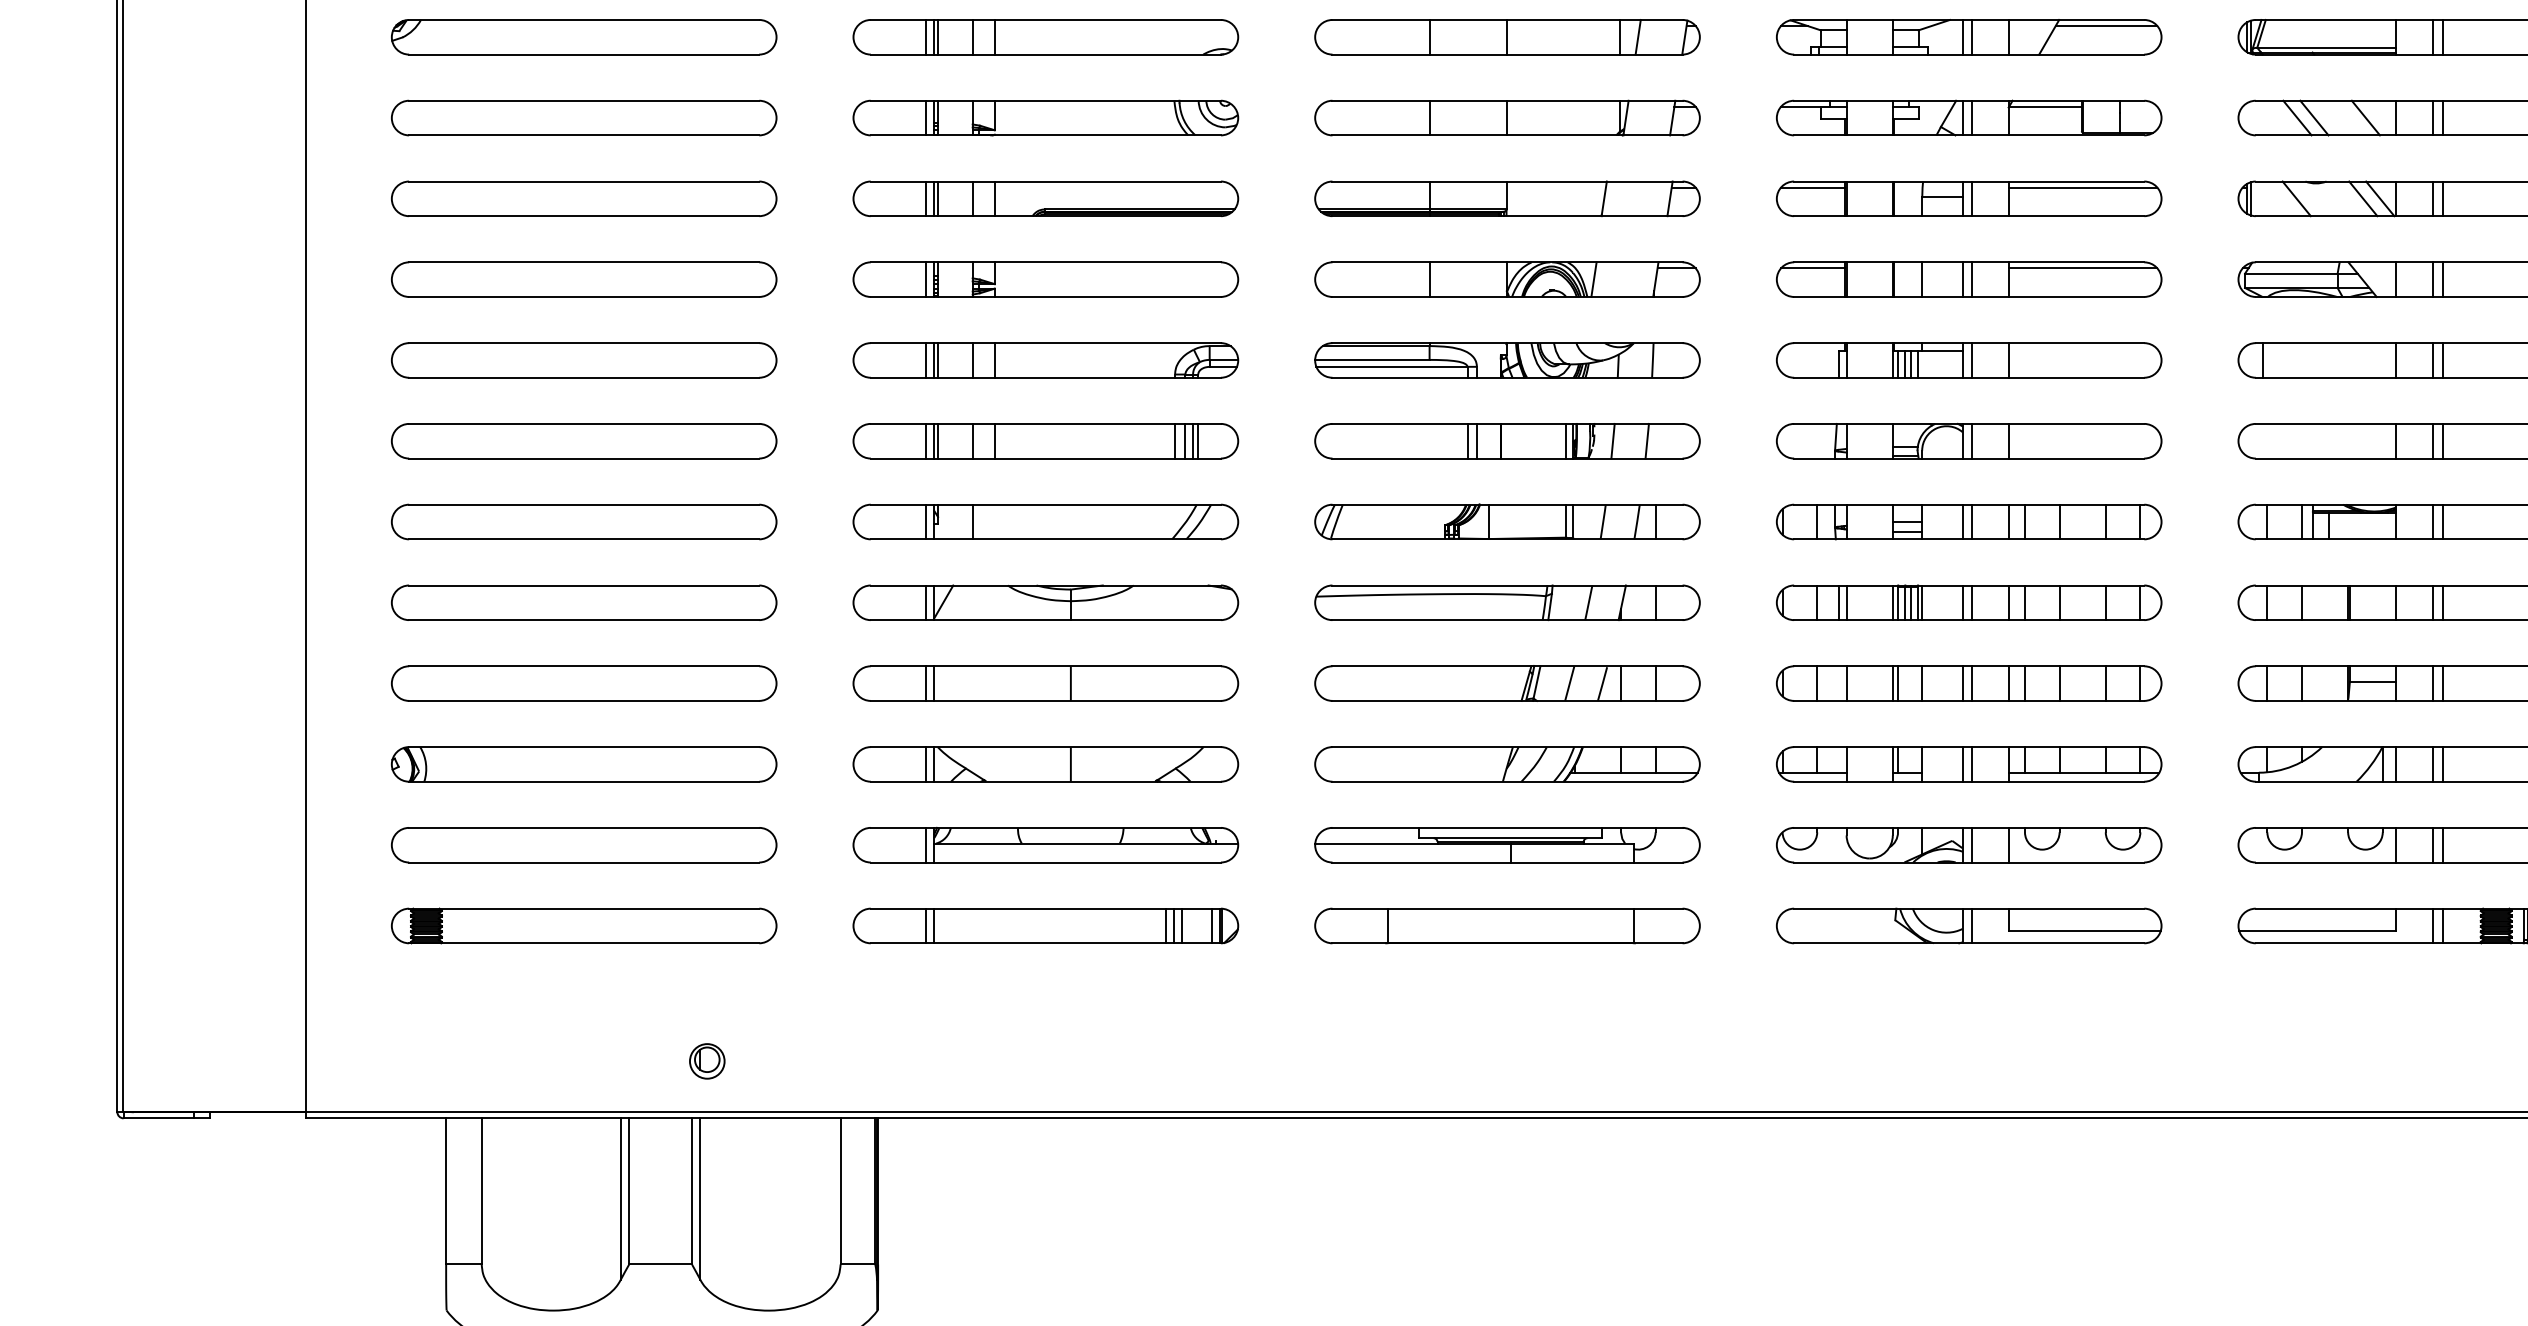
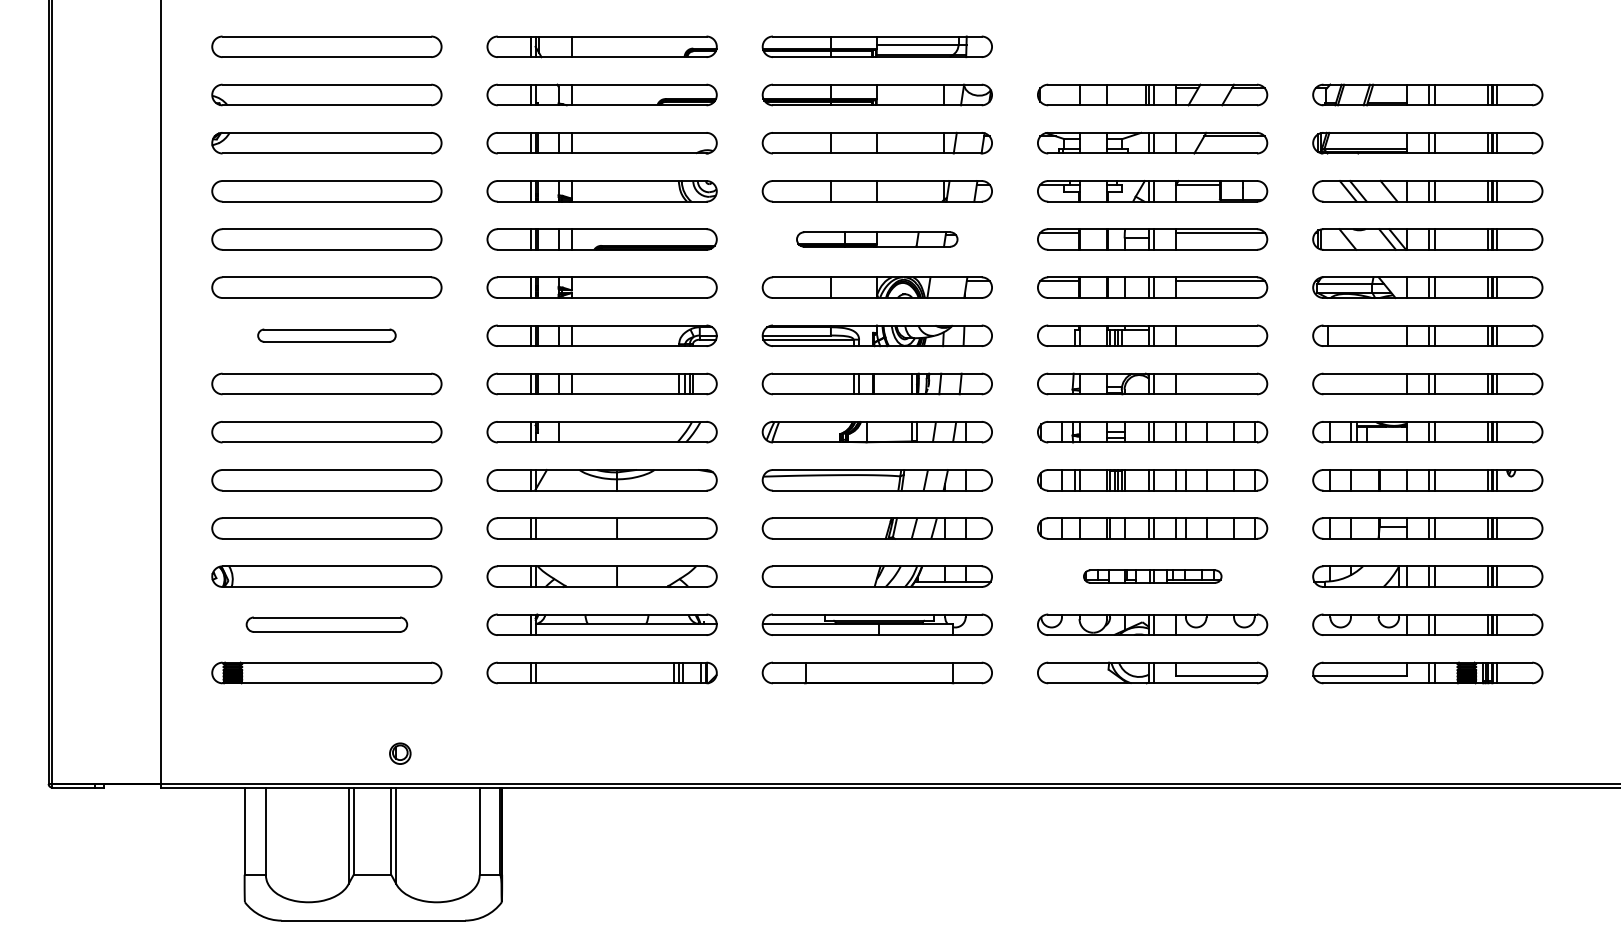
part: (1506, 198) -> (876, 239), size x0.7
part: (583, 359) -> (326, 335), size x0.6
part: (1969, 764) -> (1152, 576), size x0.6
part: (583, 844) -> (326, 624), size x0.7

